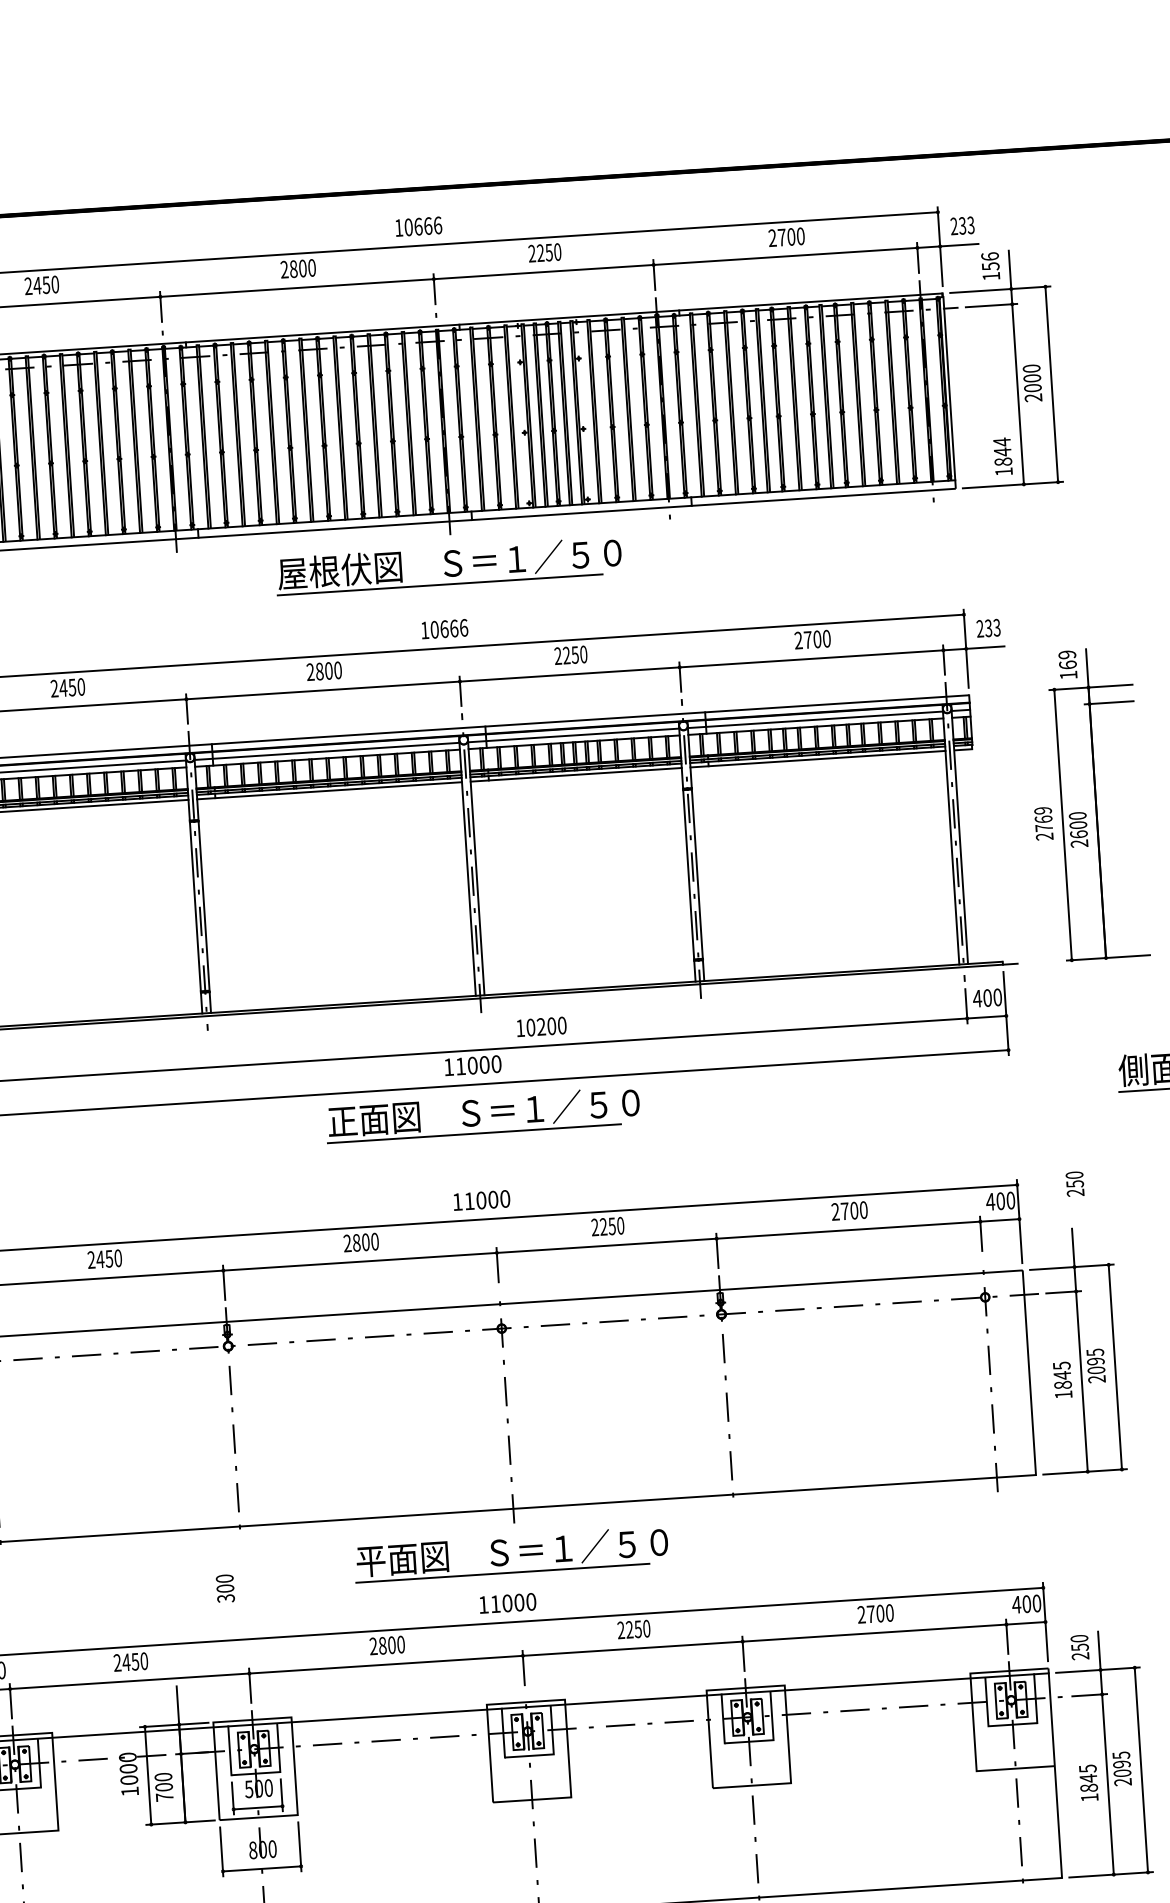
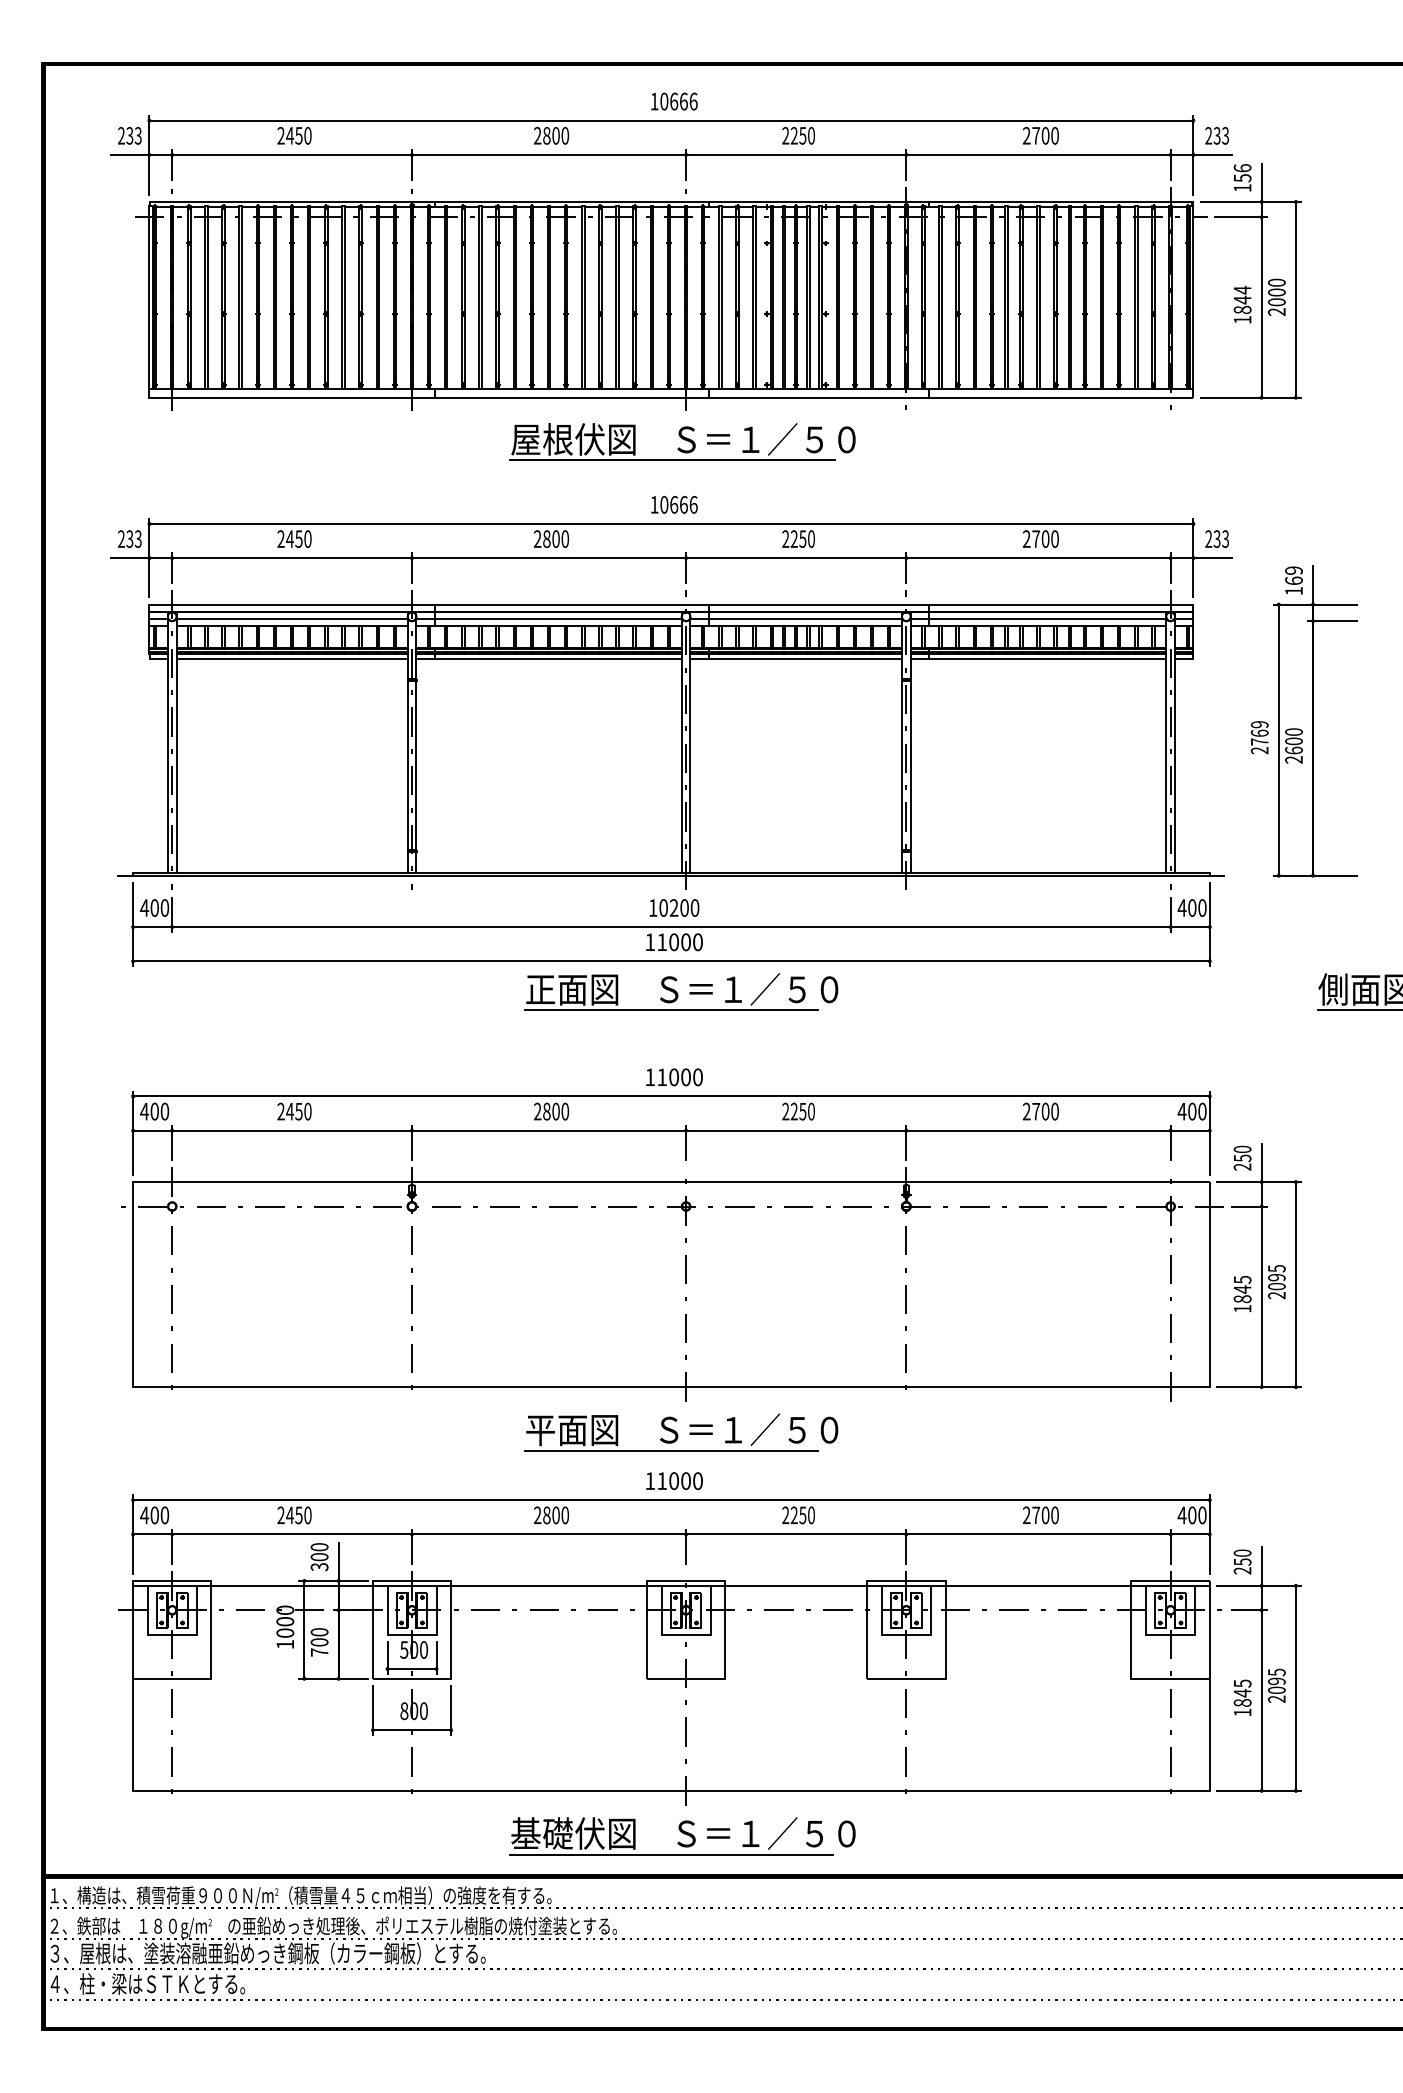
text: (1002, 456) -> (1242, 304), moved
text: (541, 1026) -> (674, 907), moved
text: (1074, 1183) -> (1242, 1157), moved
text: (225, 1588) -> (319, 1557), moved

